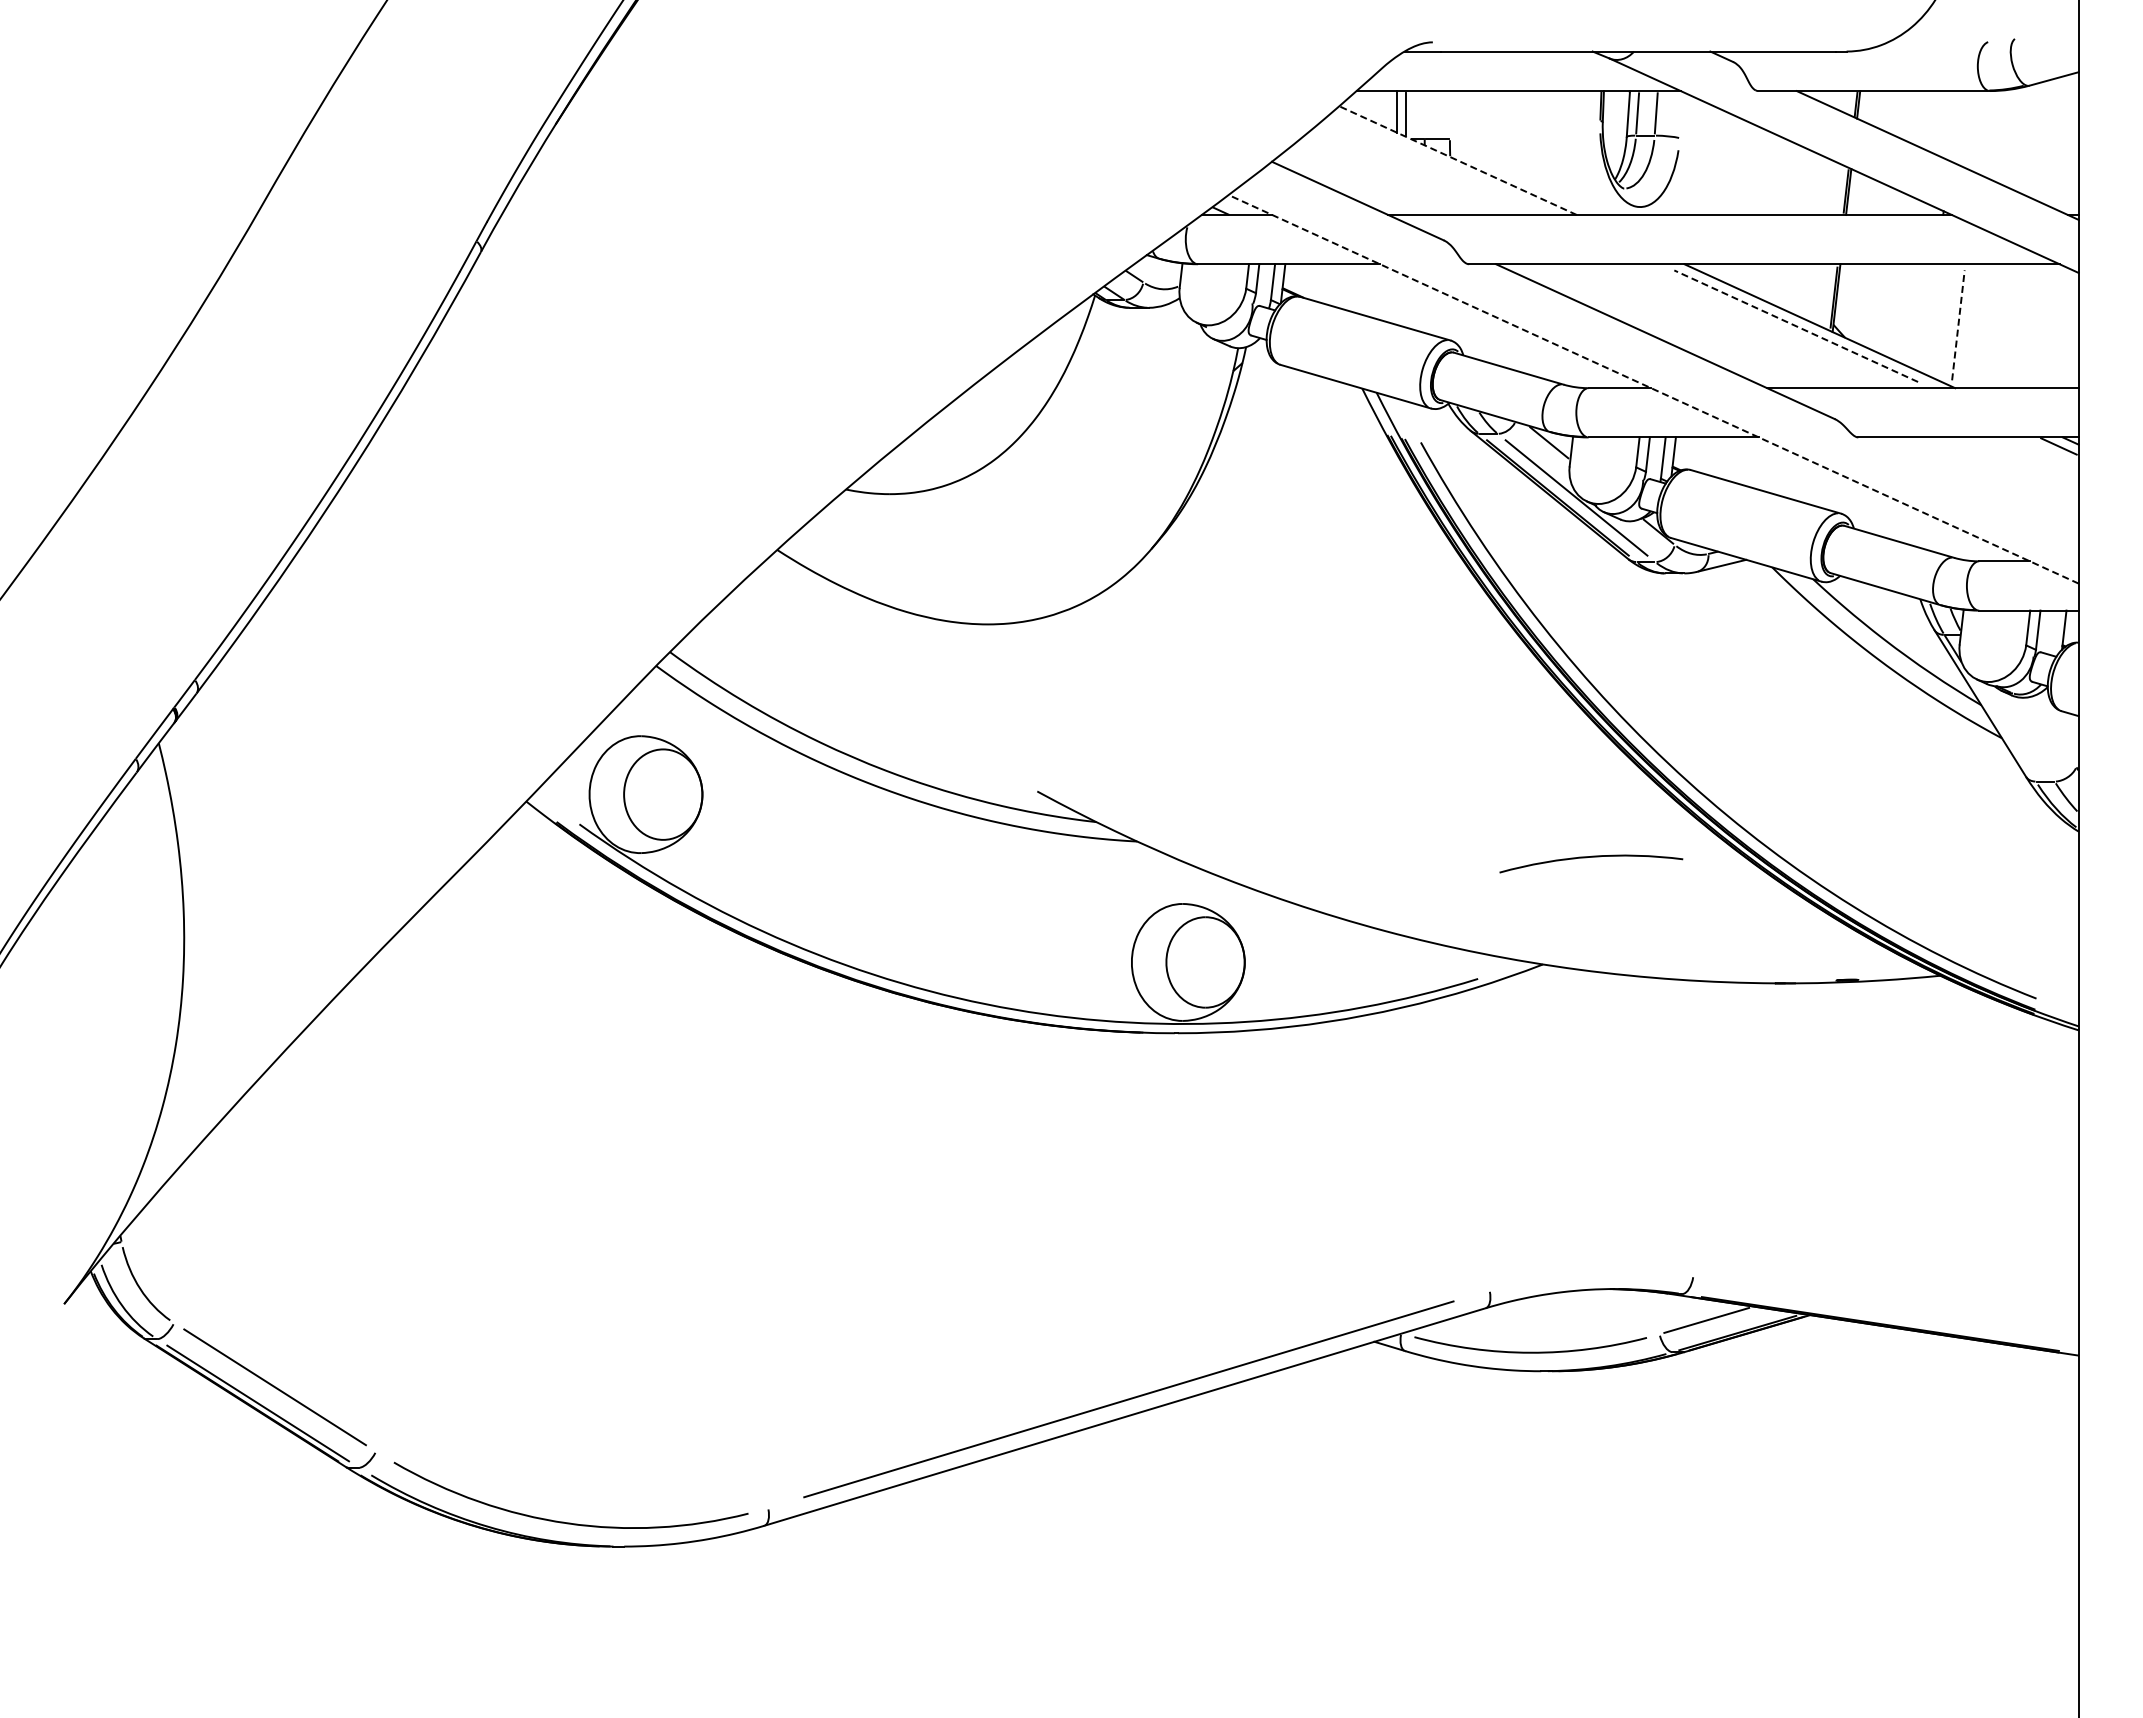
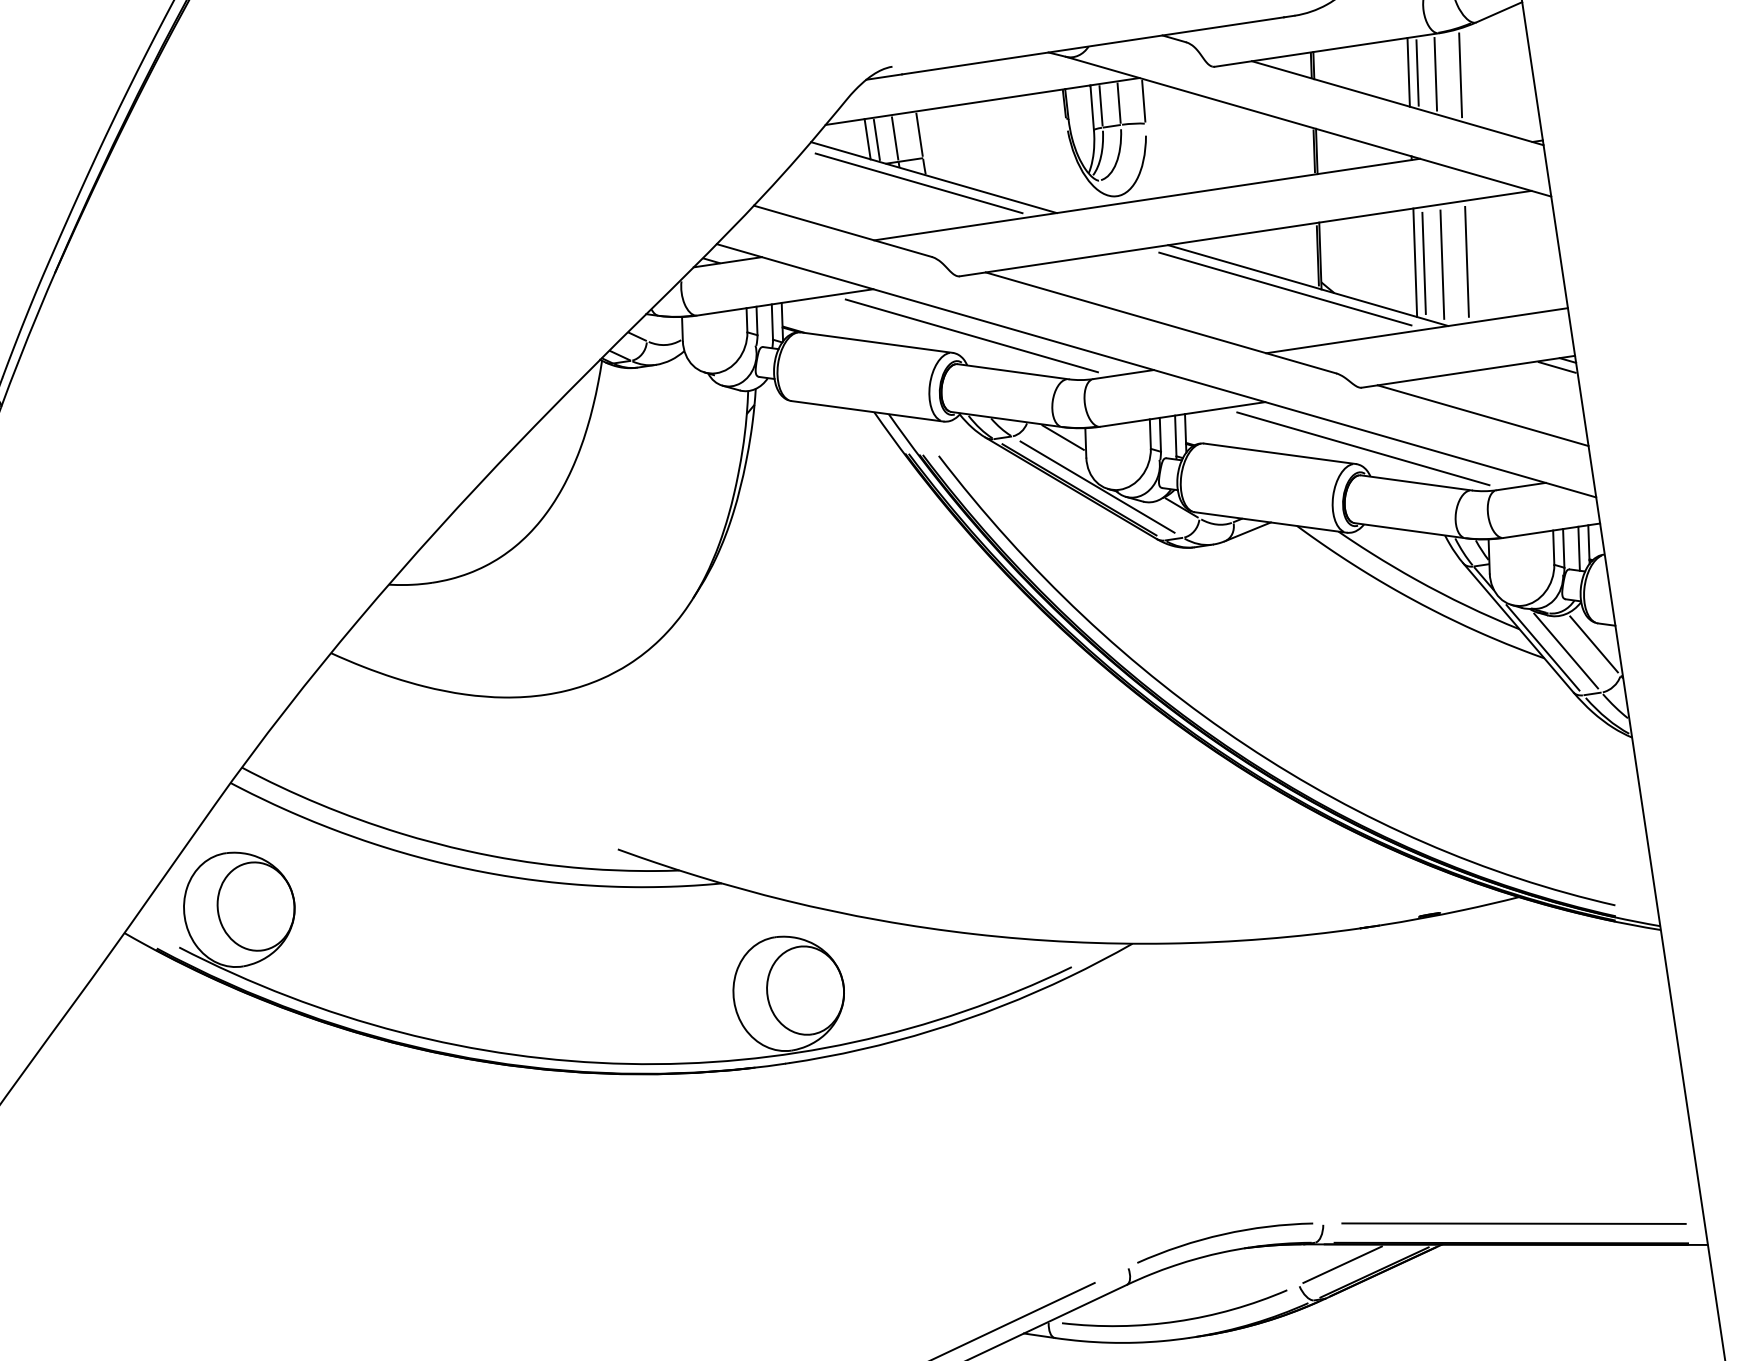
line: (1424, 114) -> (894, 137), added
line: (1449, 114) -> (919, 134), added
line: (1681, 114) -> (1143, 100), added
line: (1953, 125) -> (1408, 71), added
line: (1962, 127) -> (1417, 72), added
line: (1980, 131) -> (1435, 73), added
line: (2005, 136) -> (1460, 75), added
line: (1458, 160) -> (934, 177), dashed -> solid
line: (1442, 163) -> (919, 182), added
line: (1931, 319) -> (1415, 262), added
line: (1940, 320) -> (1424, 262), added
line: (1958, 324) -> (1442, 263), dashed -> solid
line: (1472, 325) -> (971, 335), added
line: (1983, 325) -> (1466, 261), added
line: (1795, 326) -> (1284, 289), dashed -> solid
line: (1653, 389) -> (1156, 370), dashed -> solid
line: (1976, 483) -> (1482, 415), added
line: (1850, 499) -> (1363, 448), added
line: (2053, 632) -> (1578, 548), added
line: (2001, 727) -> (1542, 647), added
line: (2054, 731) -> (1594, 644), added
line: (2024, 733) -> (1565, 650), added
curve: (1591, 857) -> (1224, 1234), moved
line: (1885, 1304) -> (1513, 1223), added

